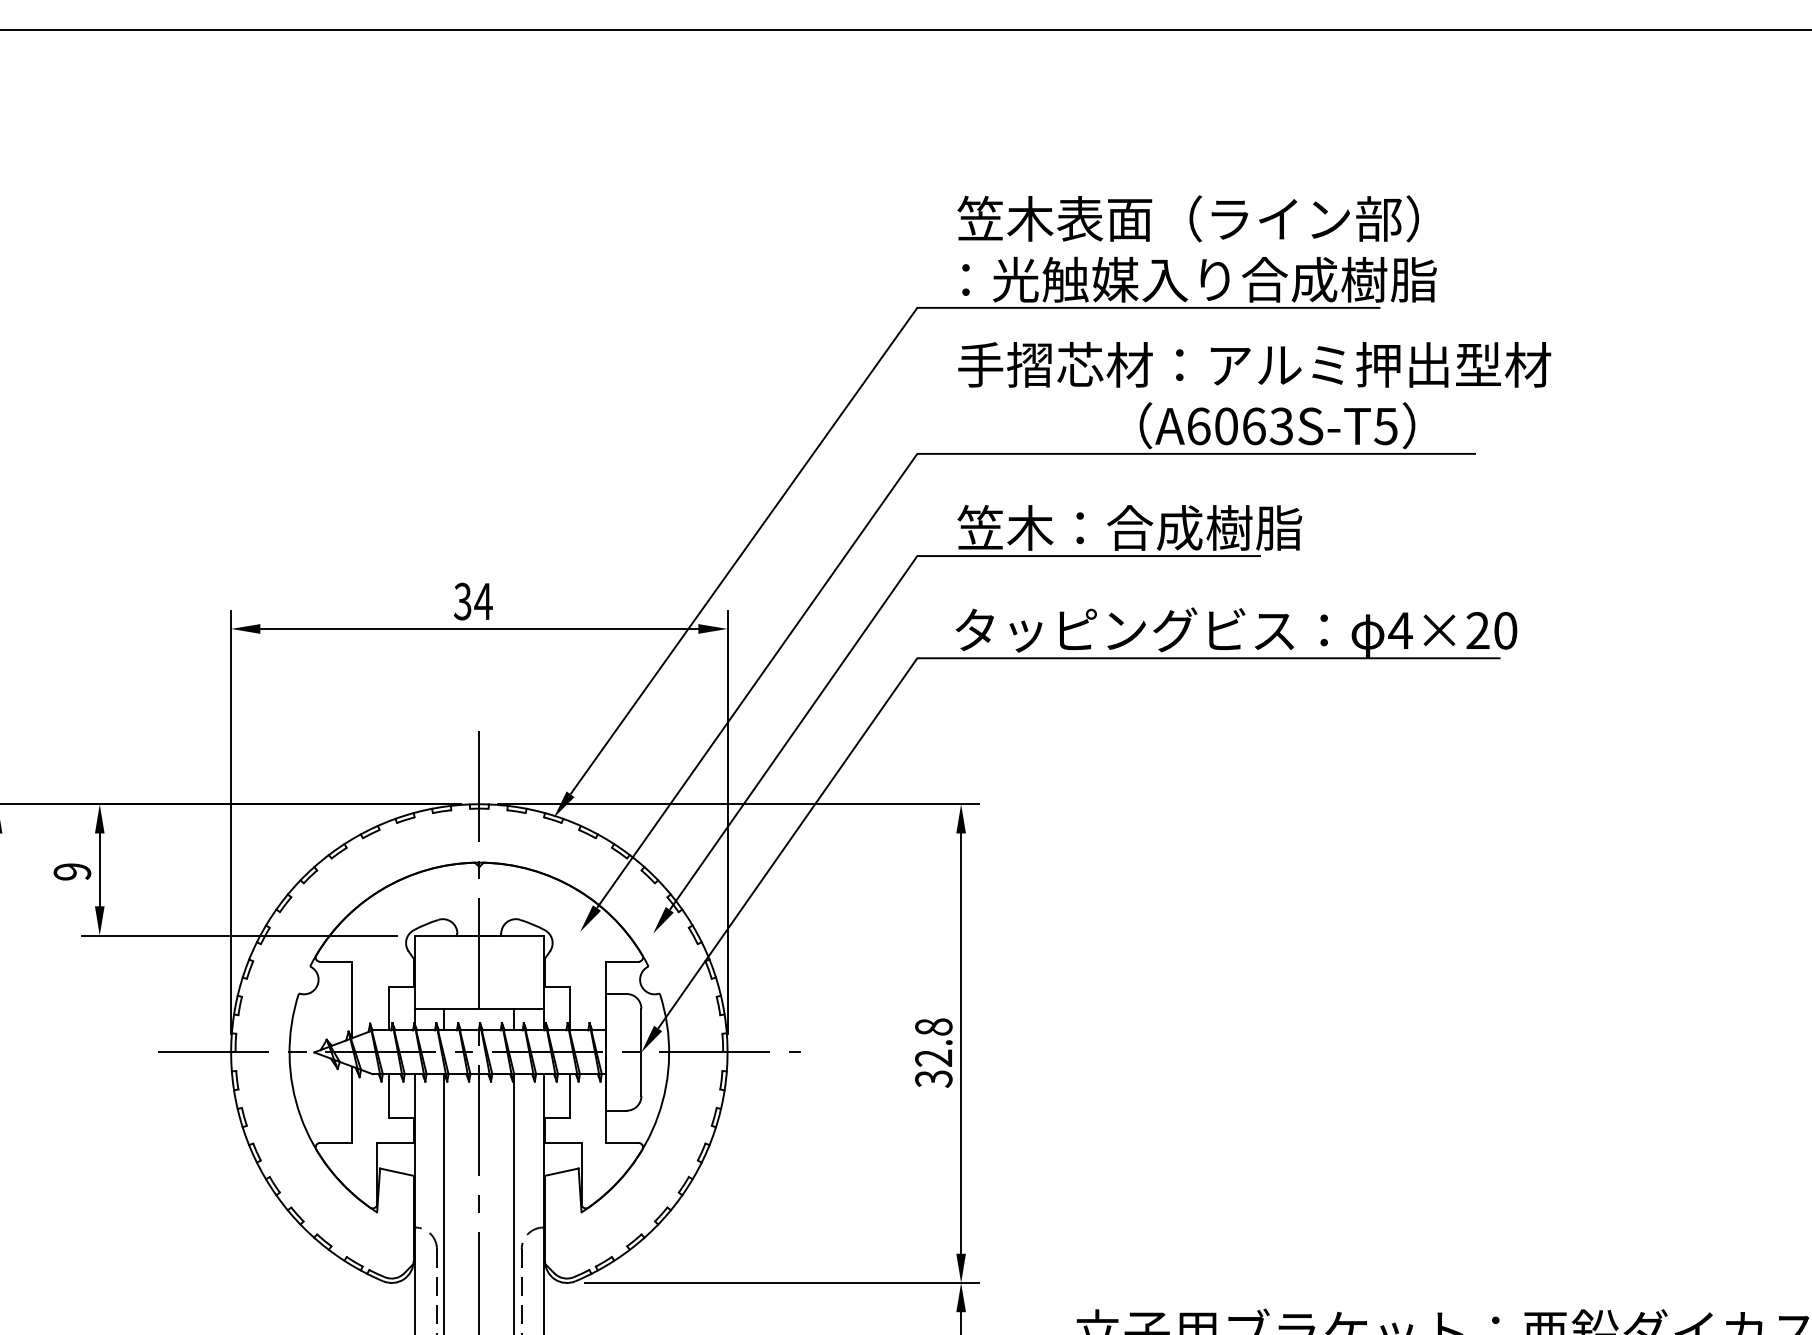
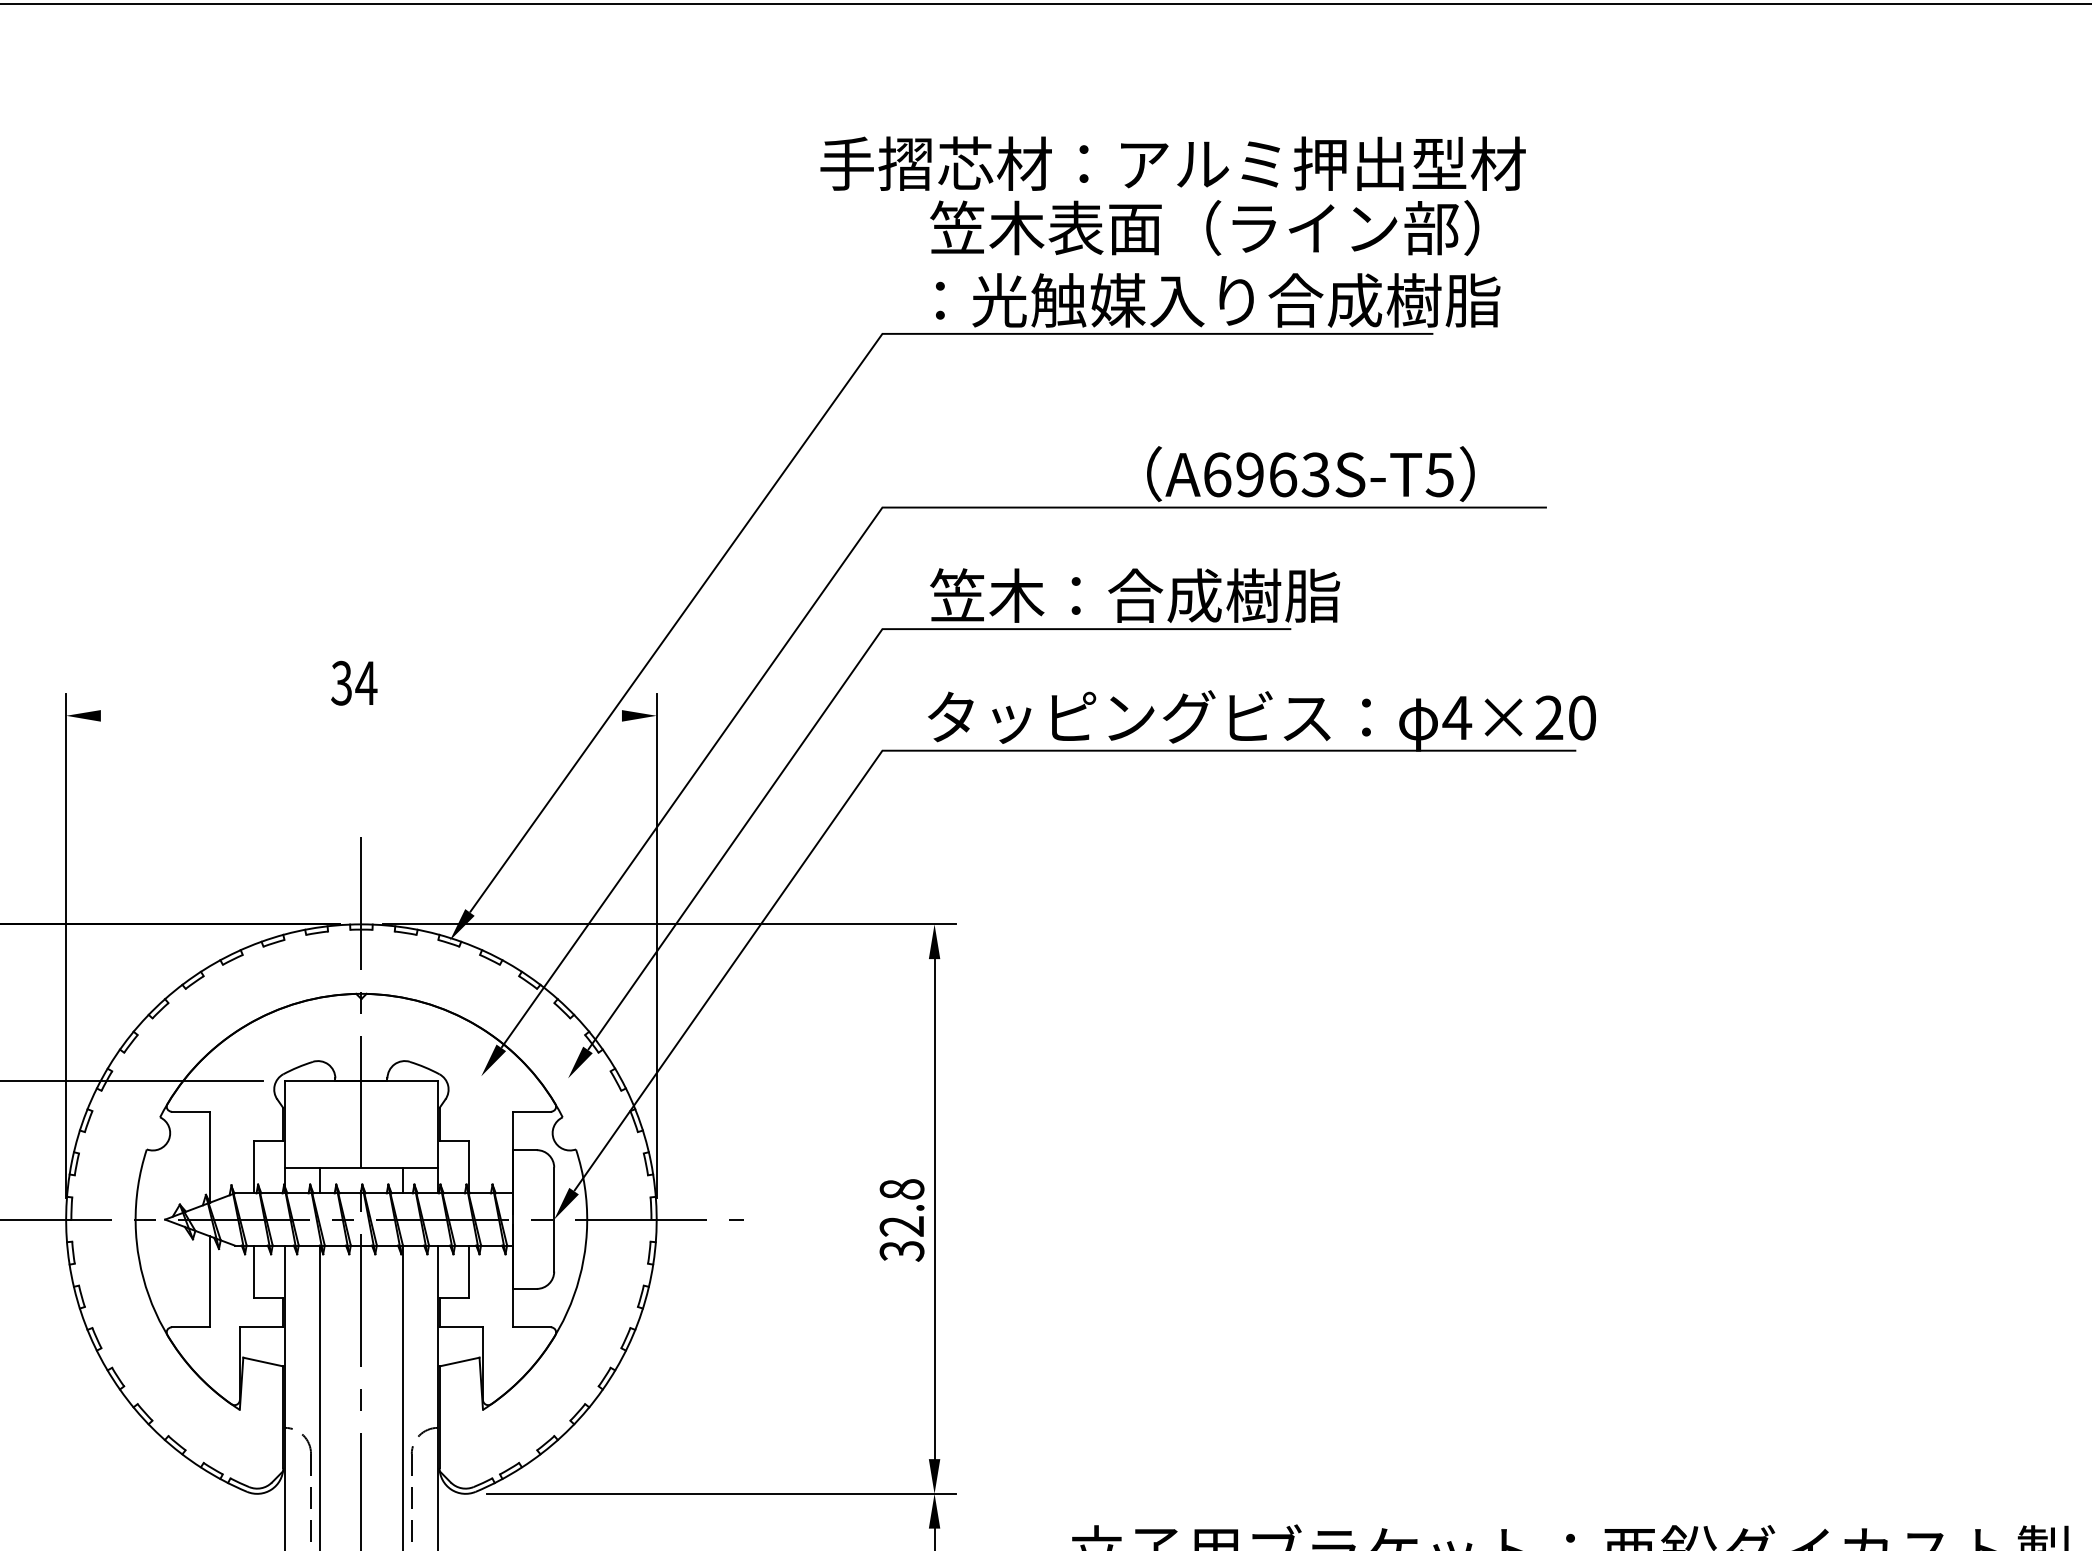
text: (1254, 364) -> (1172, 163), moved
text: (1226, 426) -> (1250, 474), A6063S-T5 -> A6963S-T5
line: (479, 628) -> (361, 715), removed

